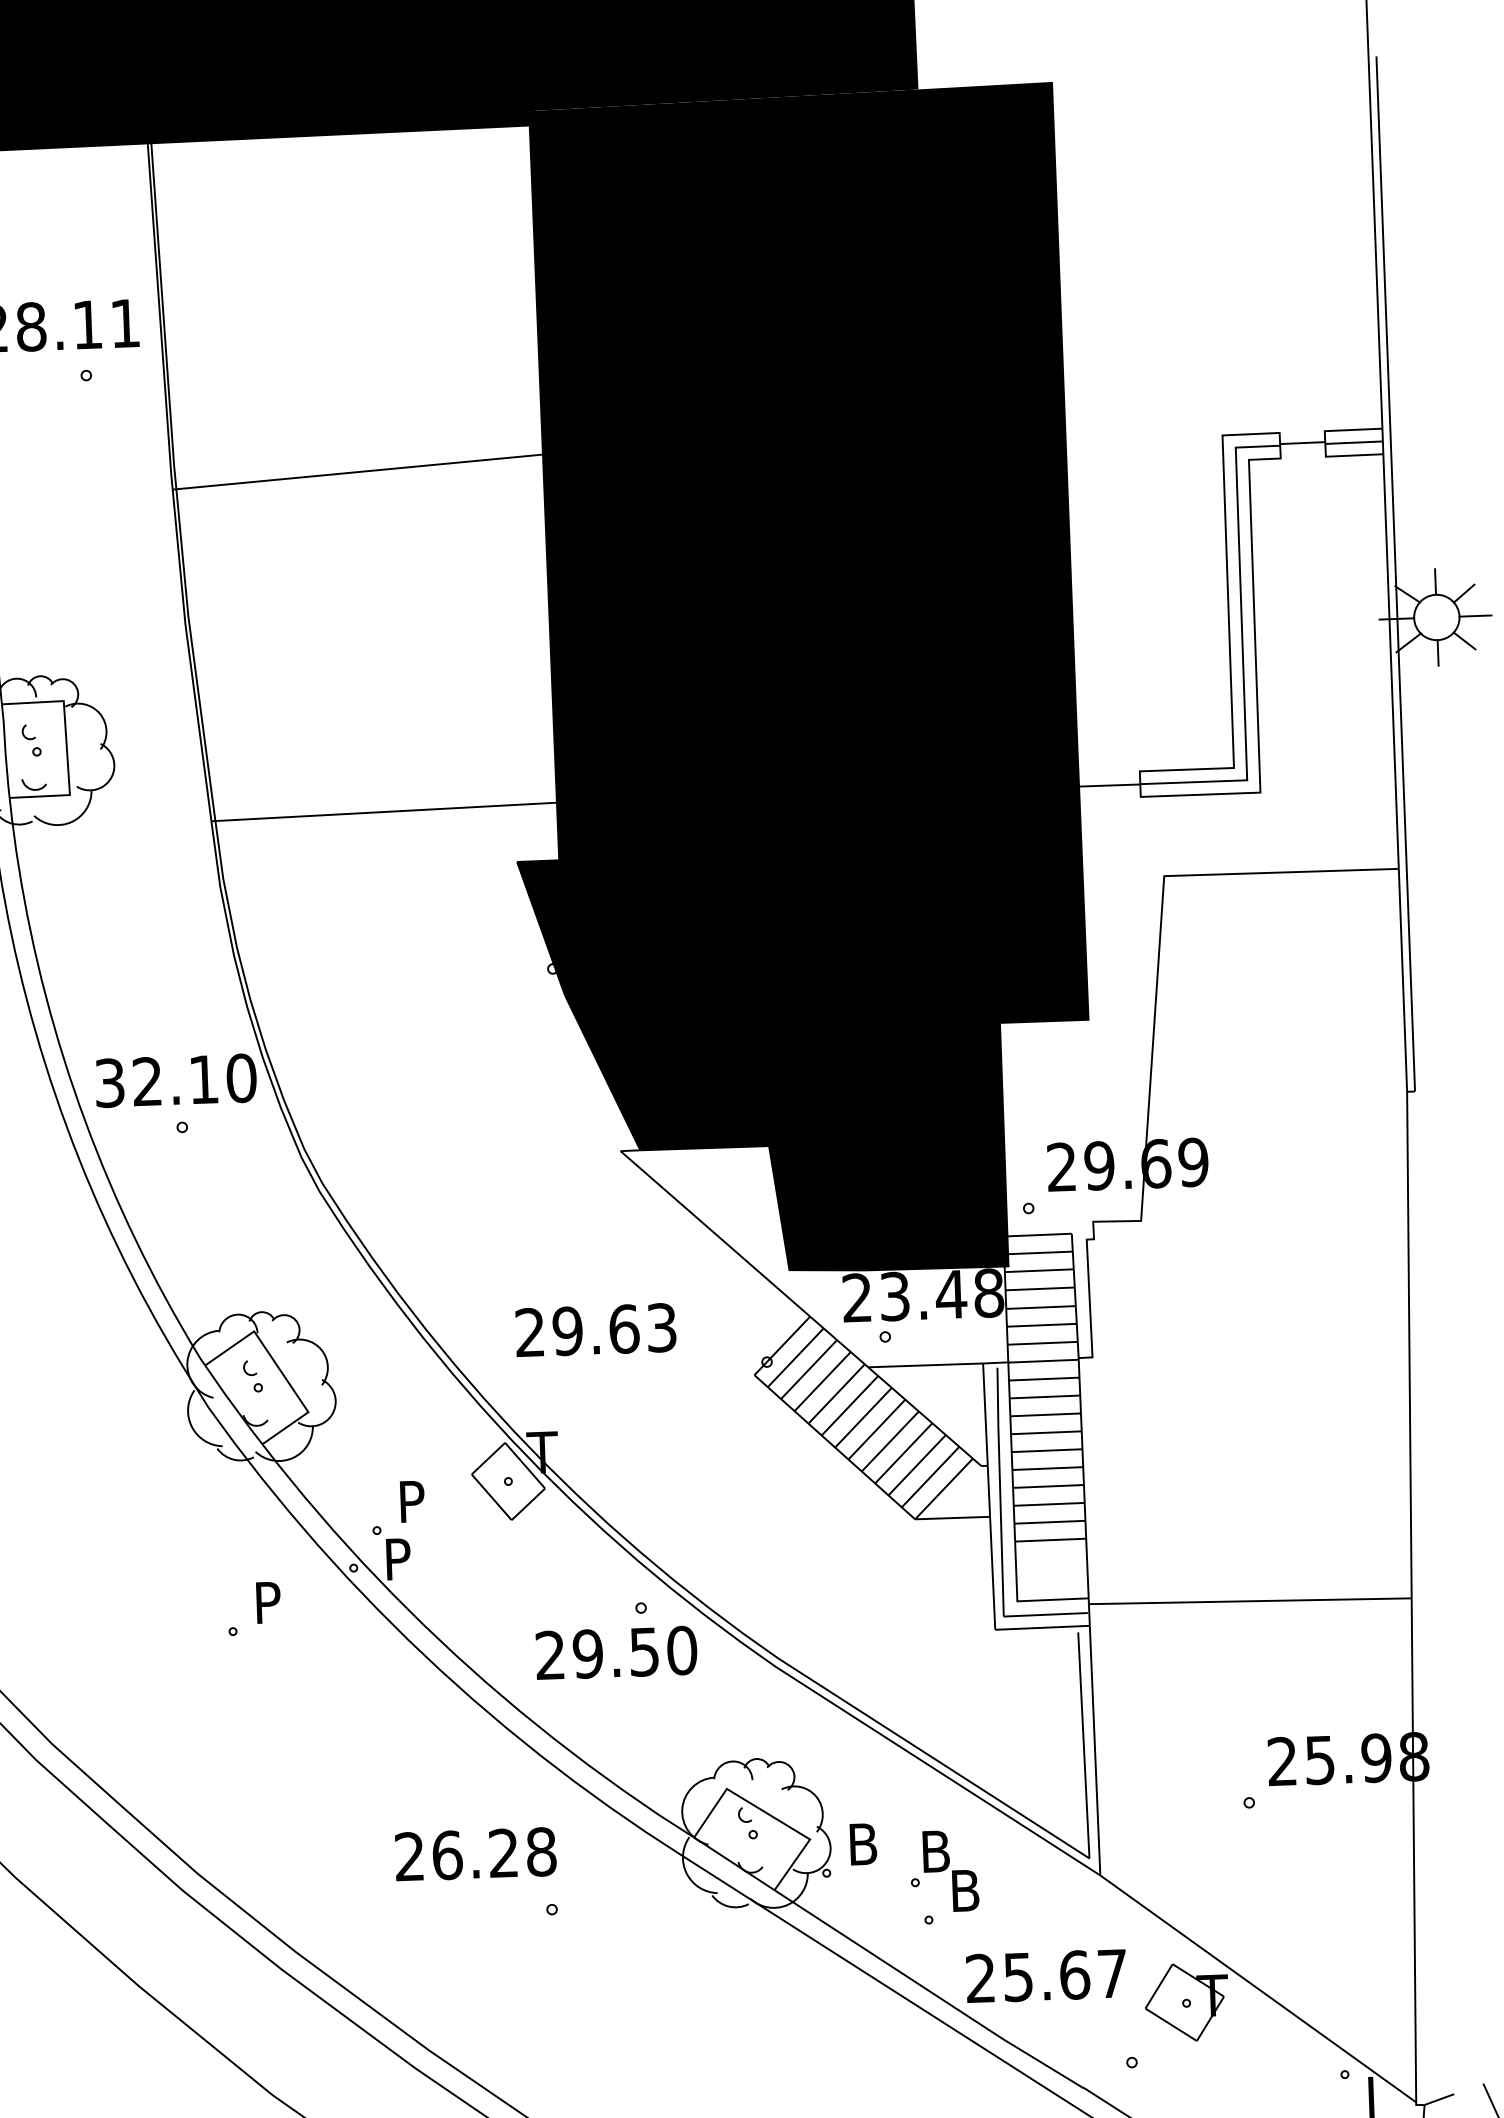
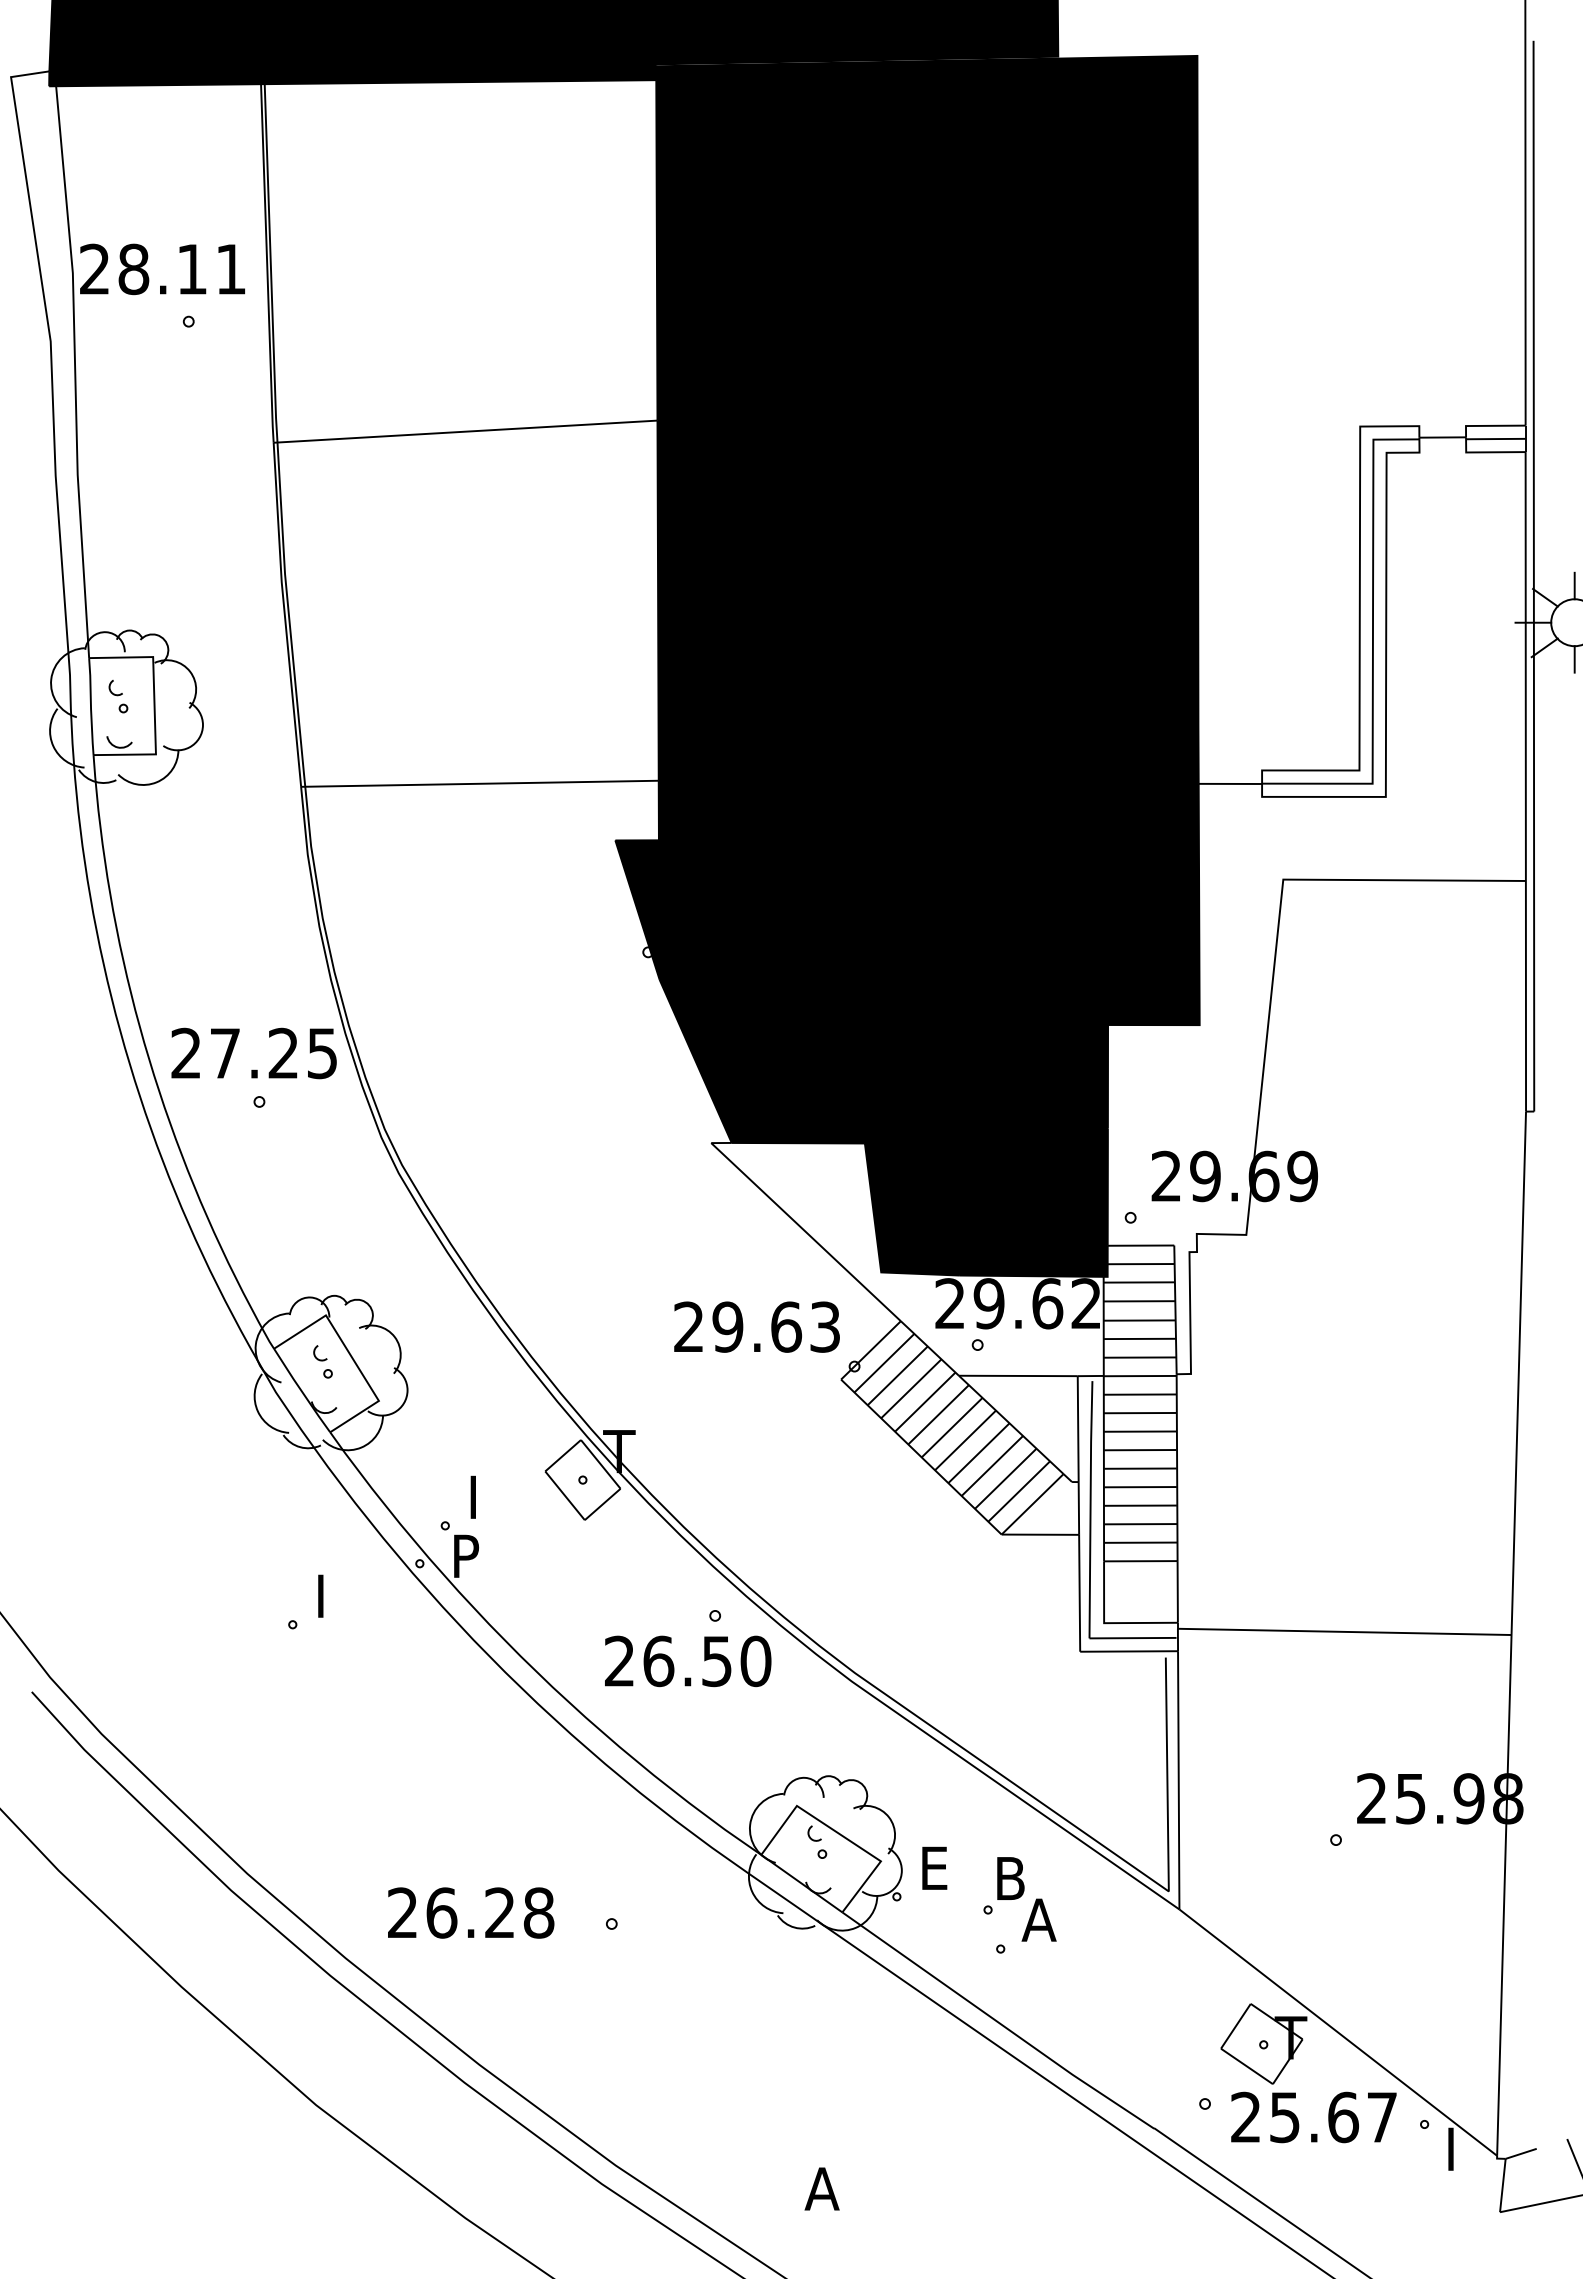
text: (175, 1080) -> (254, 1053), 32.10 -> 27.25
text: (941, 1294) -> (1037, 1303), 23.48 -> 29.62
text: (595, 1329) -> (756, 1326), moved
text: (414, 1493) -> (485, 1488), P -> I
text: (271, 1594) -> (333, 1587), P -> I
text: (587, 1654) -> (658, 1661), 29.50 -> 26.50
text: (865, 1843) -> (938, 1867), B -> E
text: (476, 1853) -> (471, 1912), moved
text: (964, 1890) -> (1038, 1919), B -> A
text: (1046, 1976) -> (1313, 2117), moved

